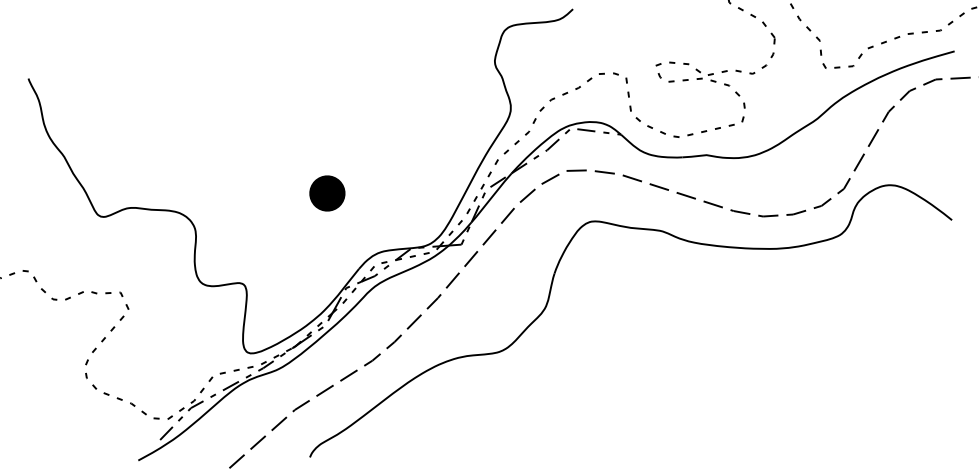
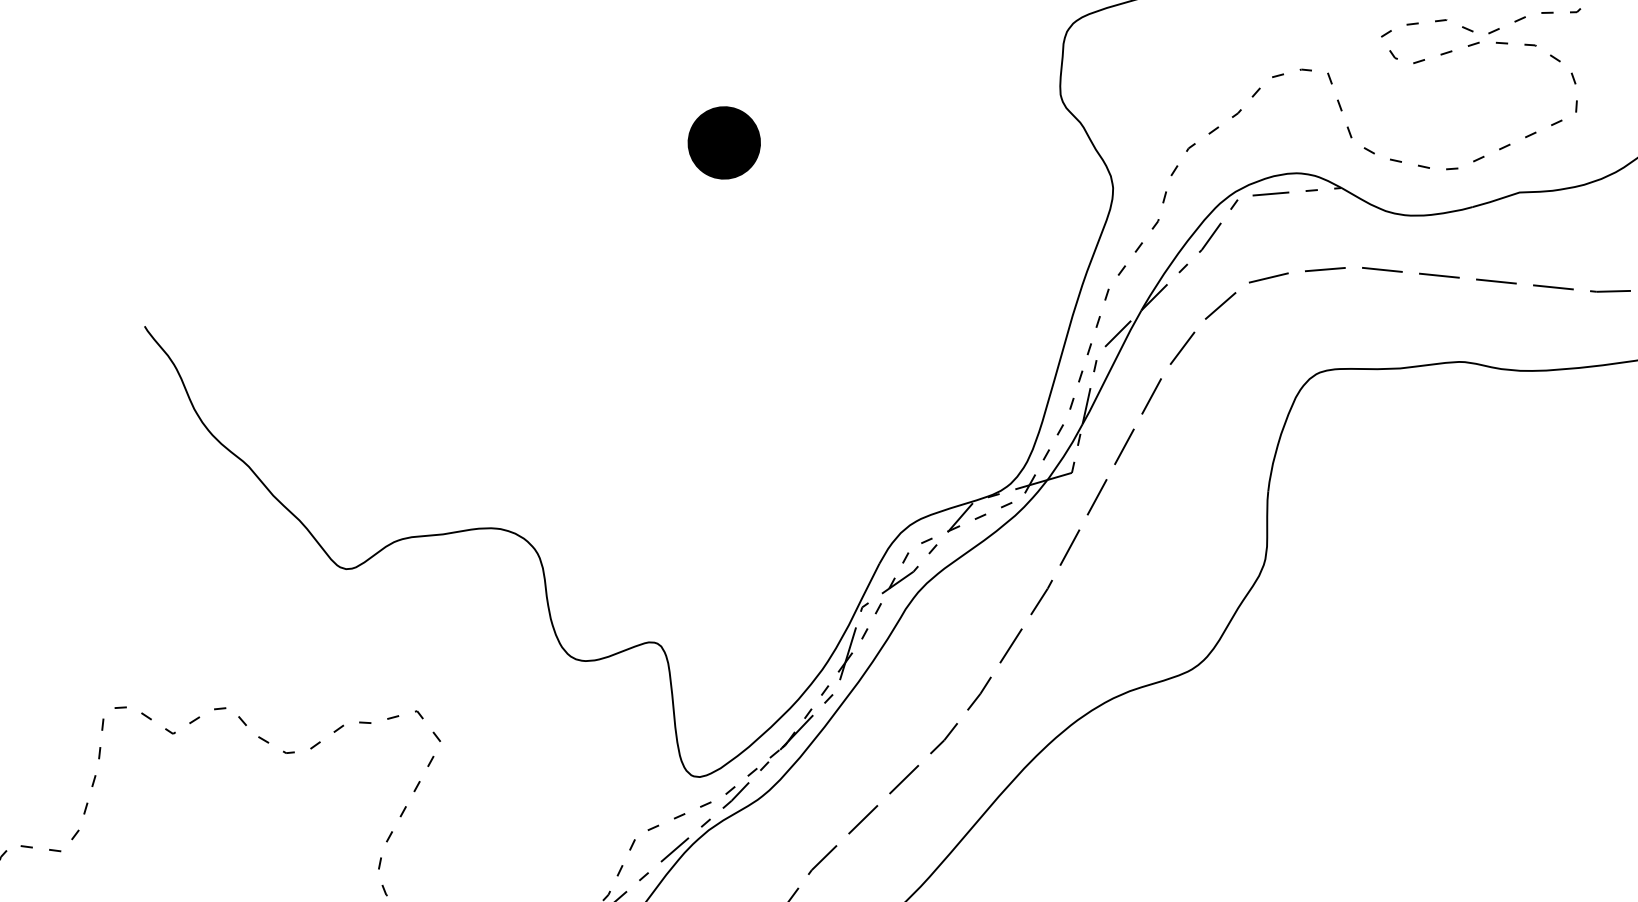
part: (327, 193) -> (724, 142), moved

